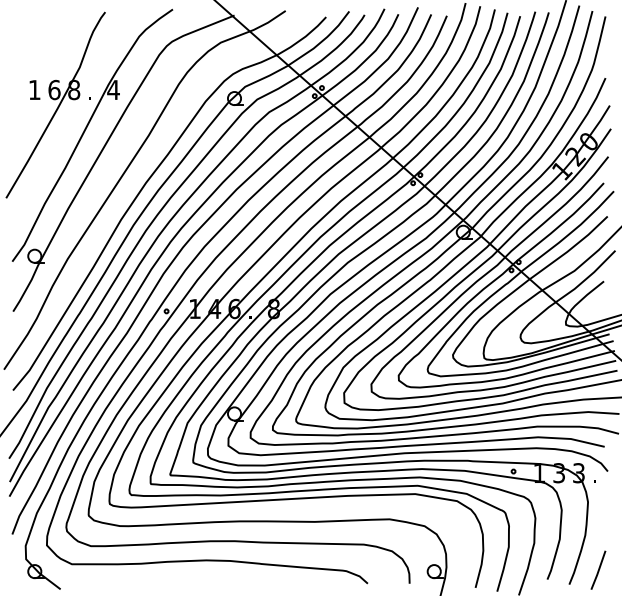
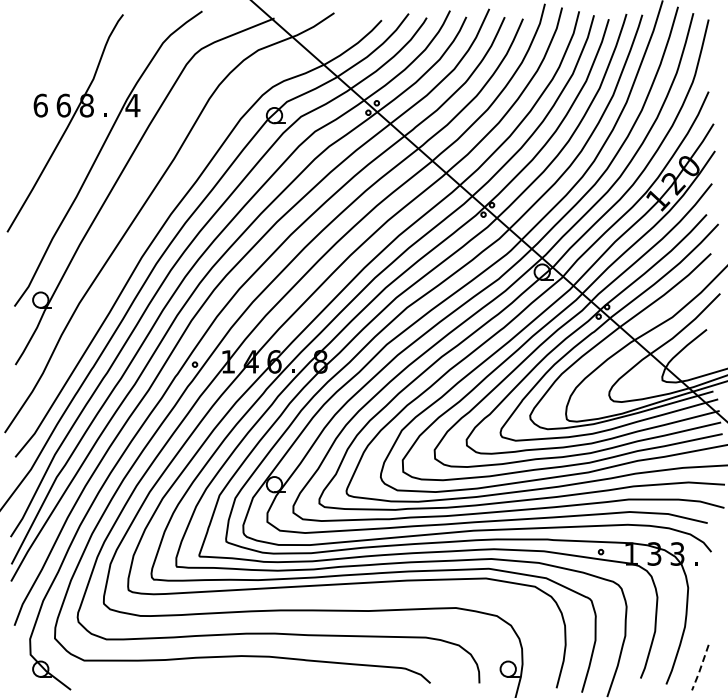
text: (34, 89) -> (40, 105), 1 -> 6
line: (598, 571) -> (700, 668), solid -> dashed

